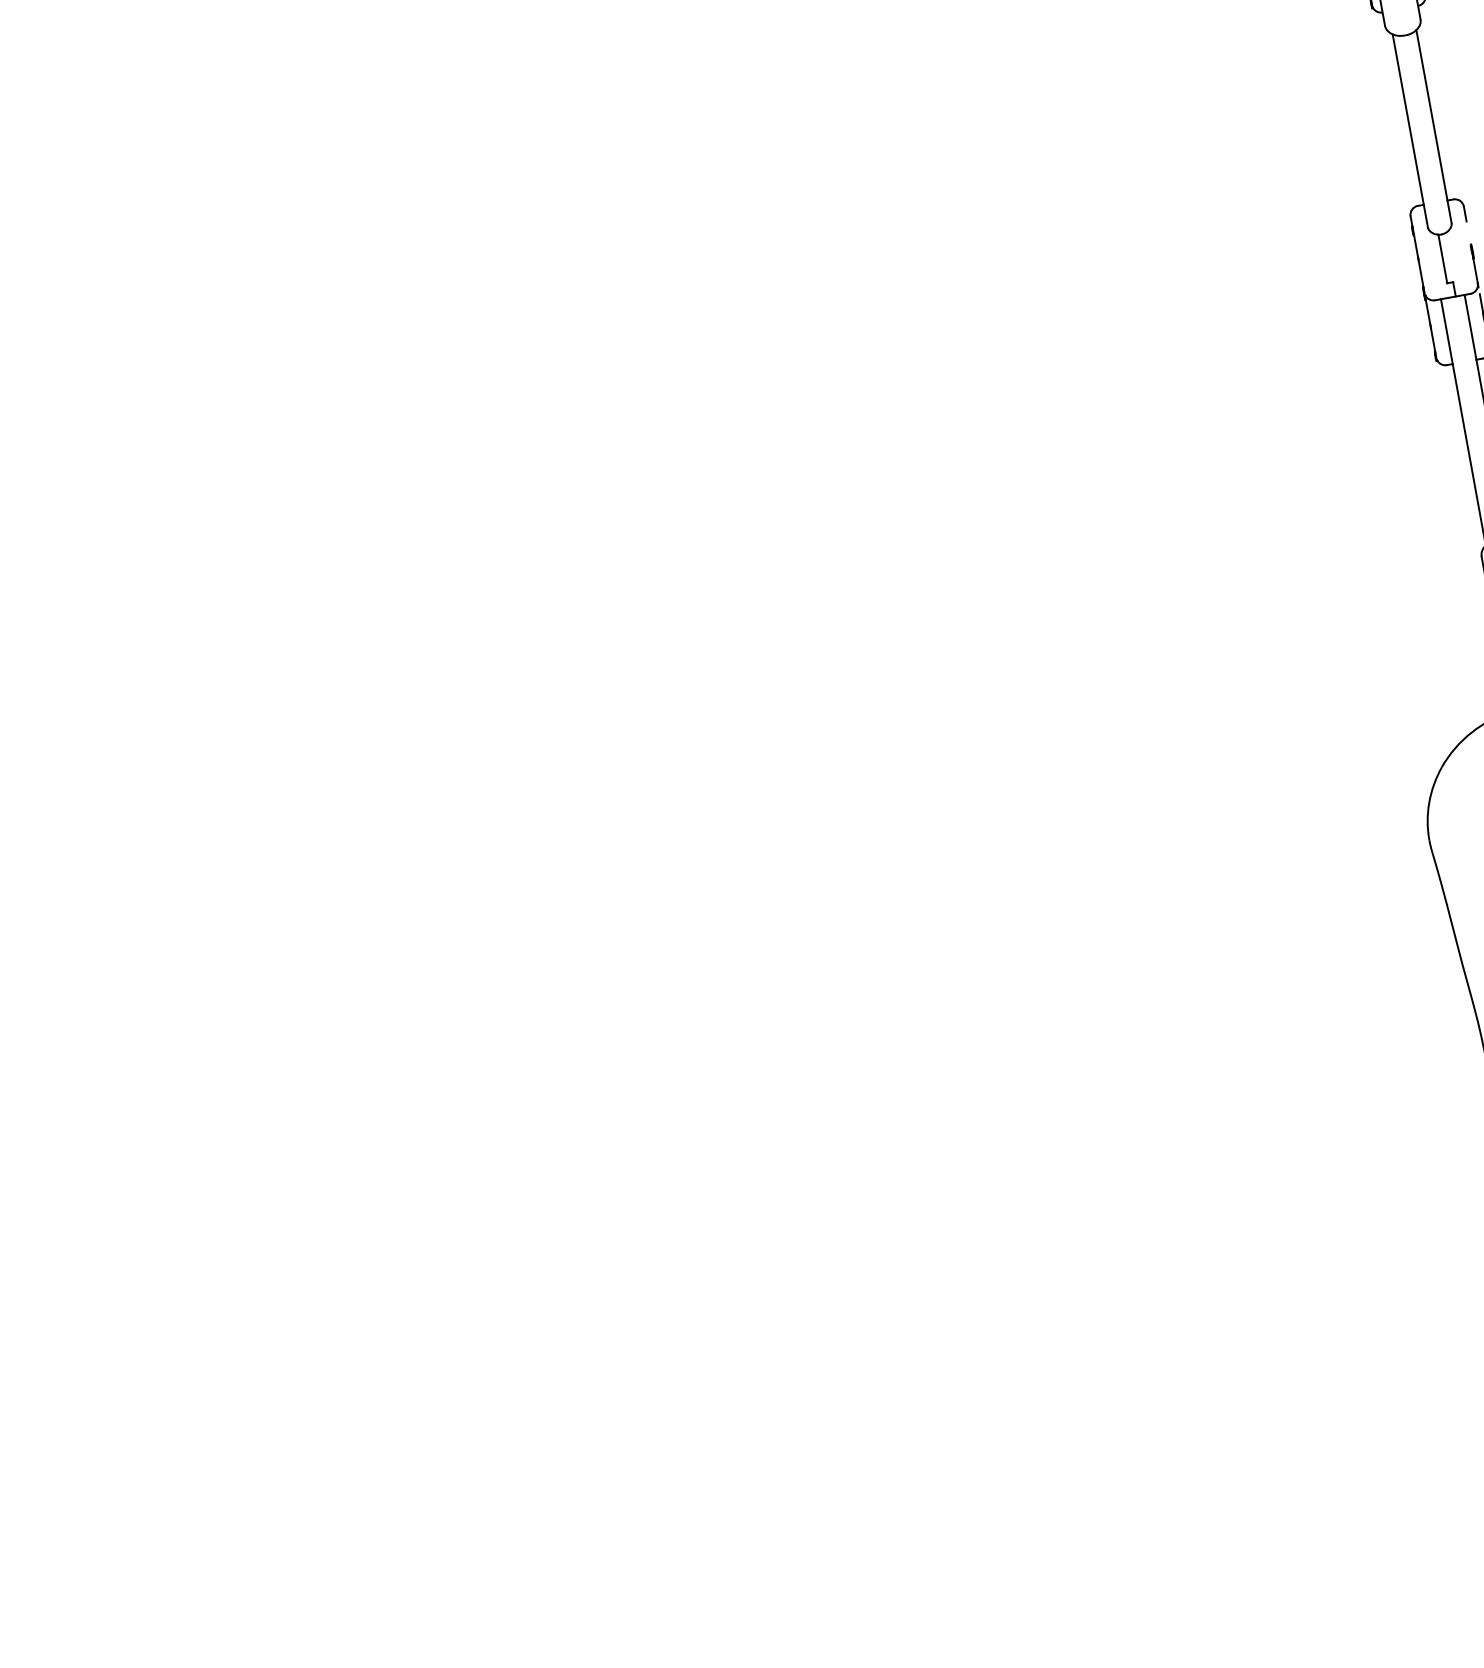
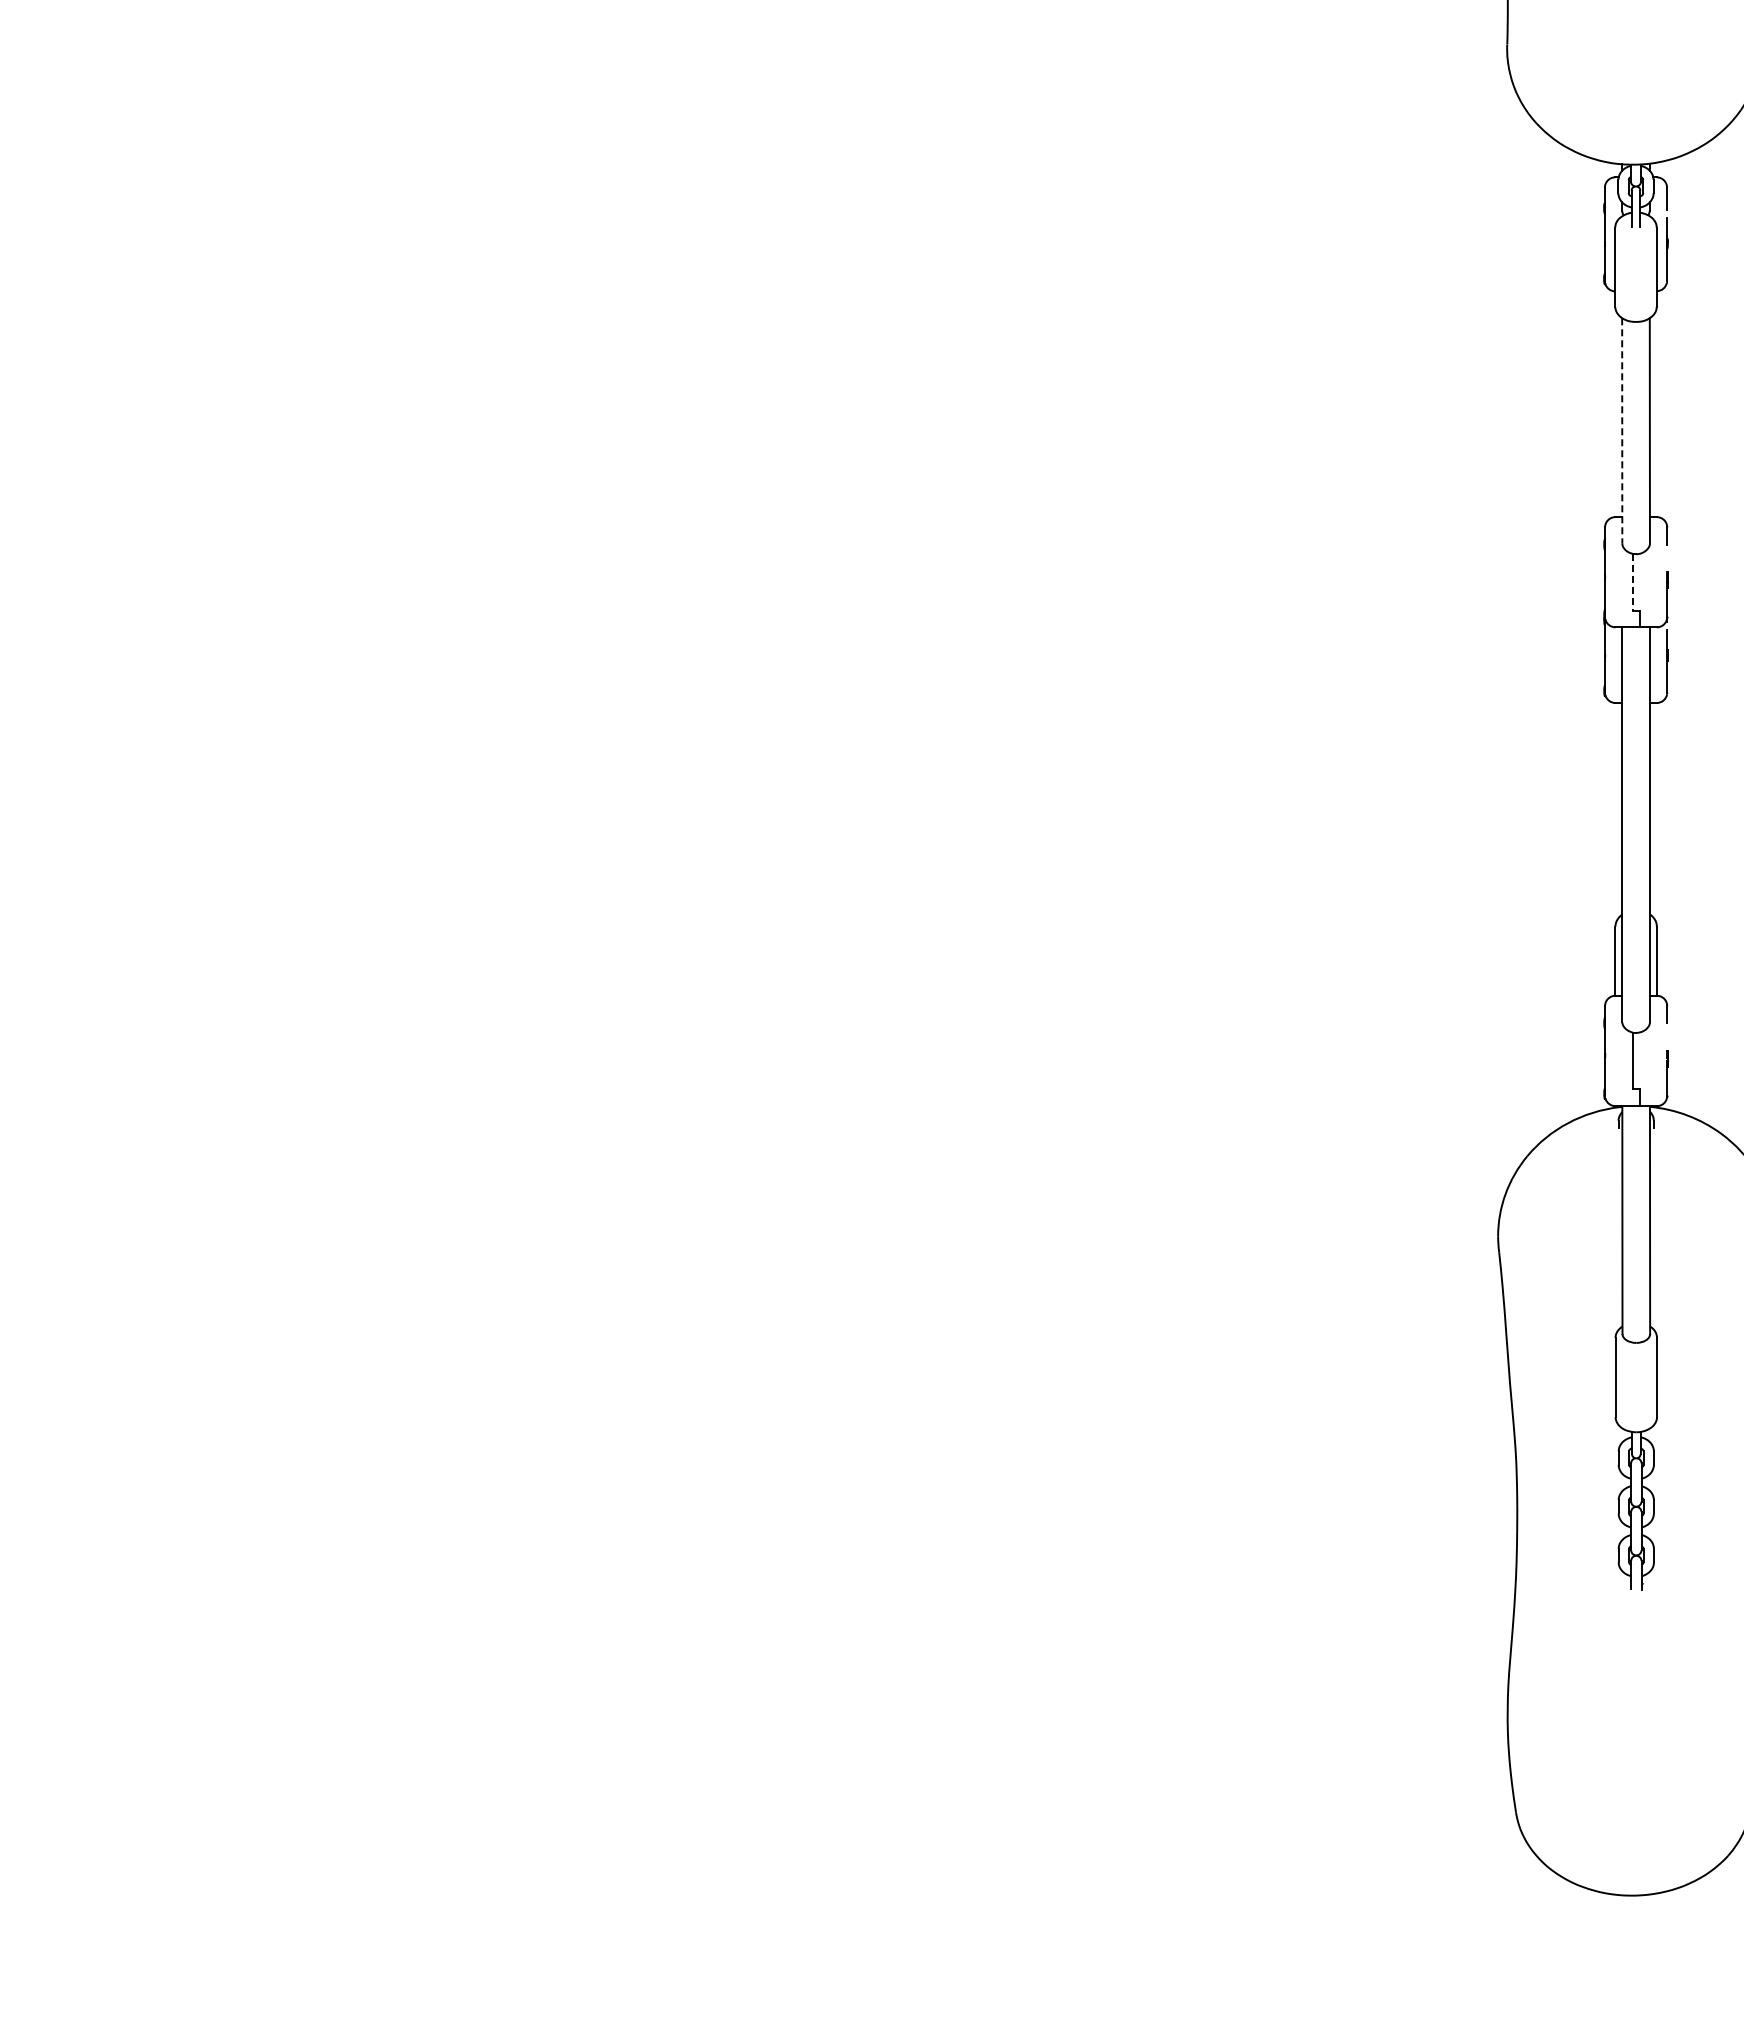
line: (1410, 131) -> (1622, 431), solid -> dashed
line: (1442, 259) -> (1632, 582), solid -> dashed

